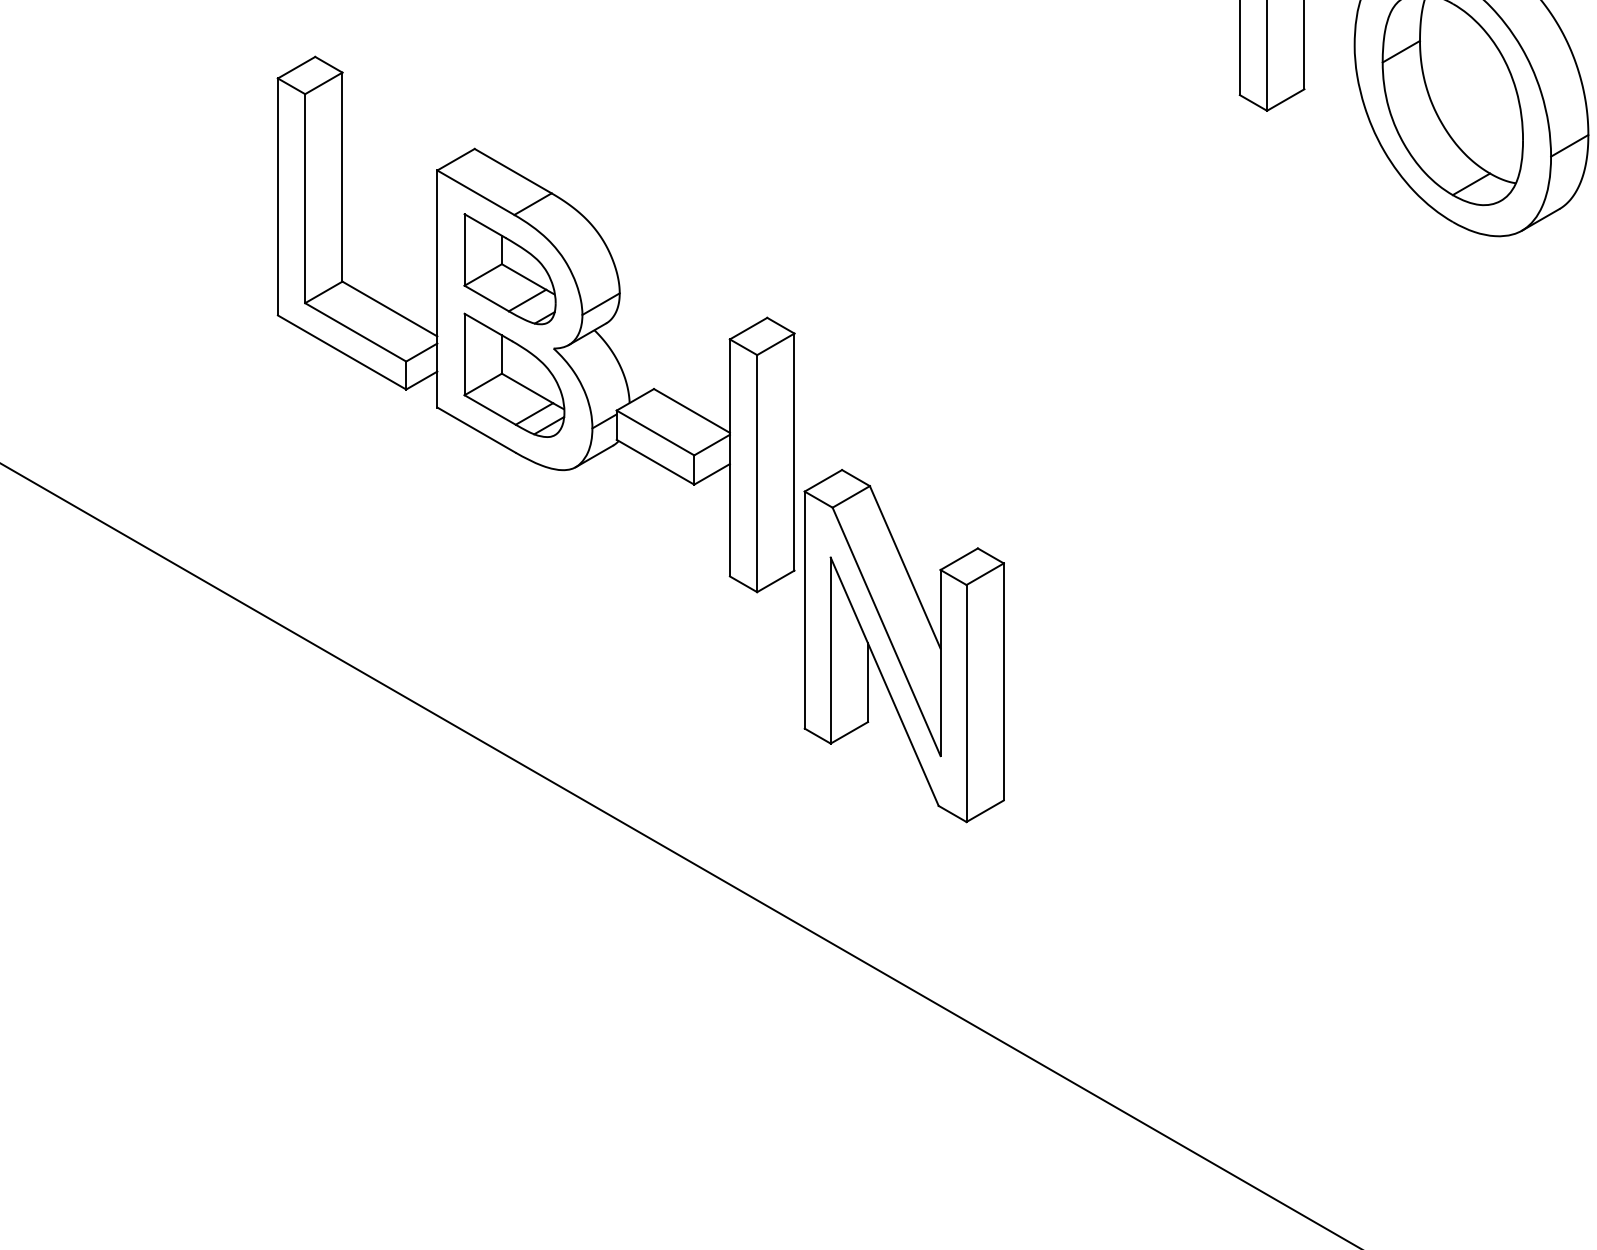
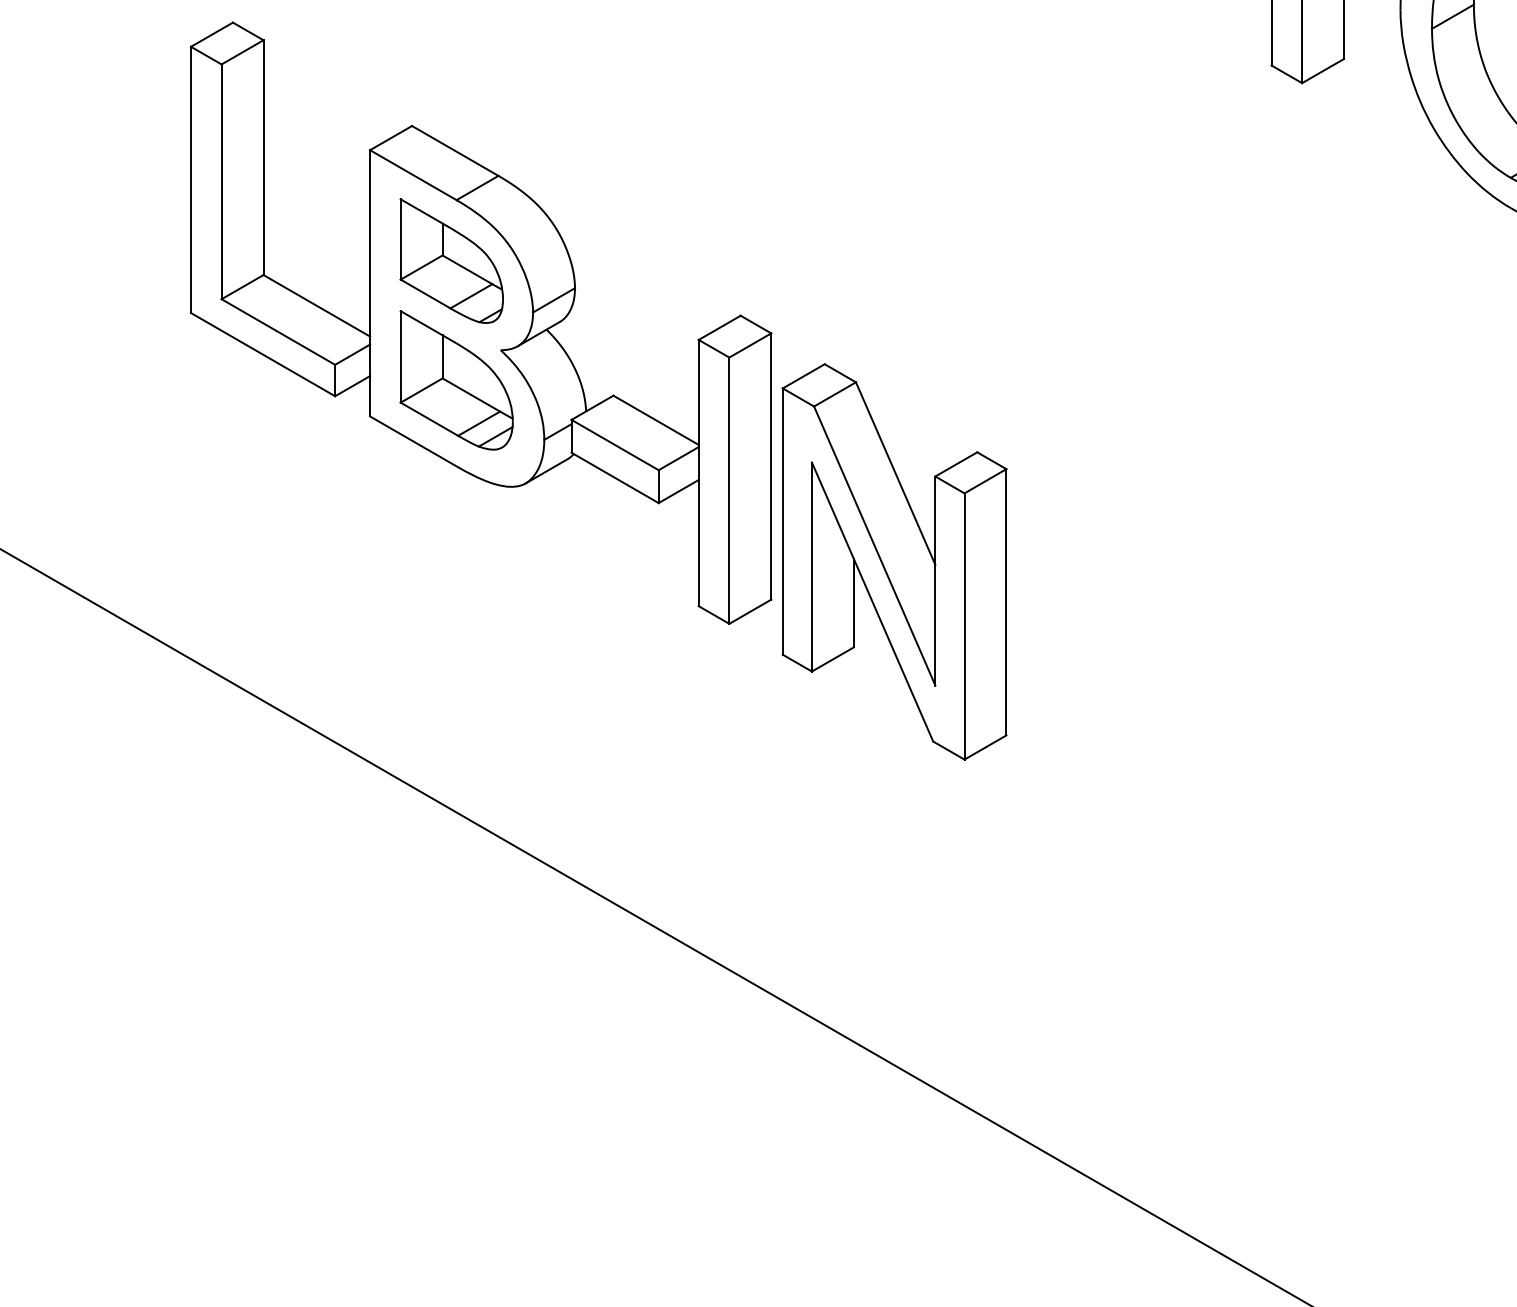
part: (903, 646) -> (893, 562), moved

